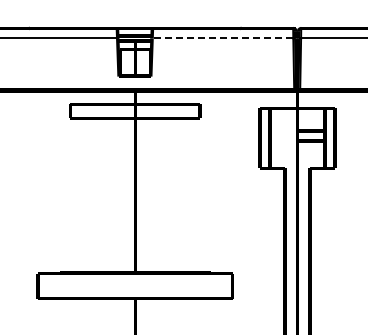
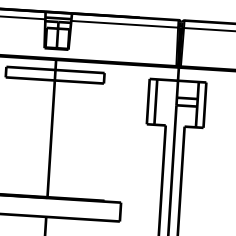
line: (222, 38) -> (124, 24), dashed -> solid

